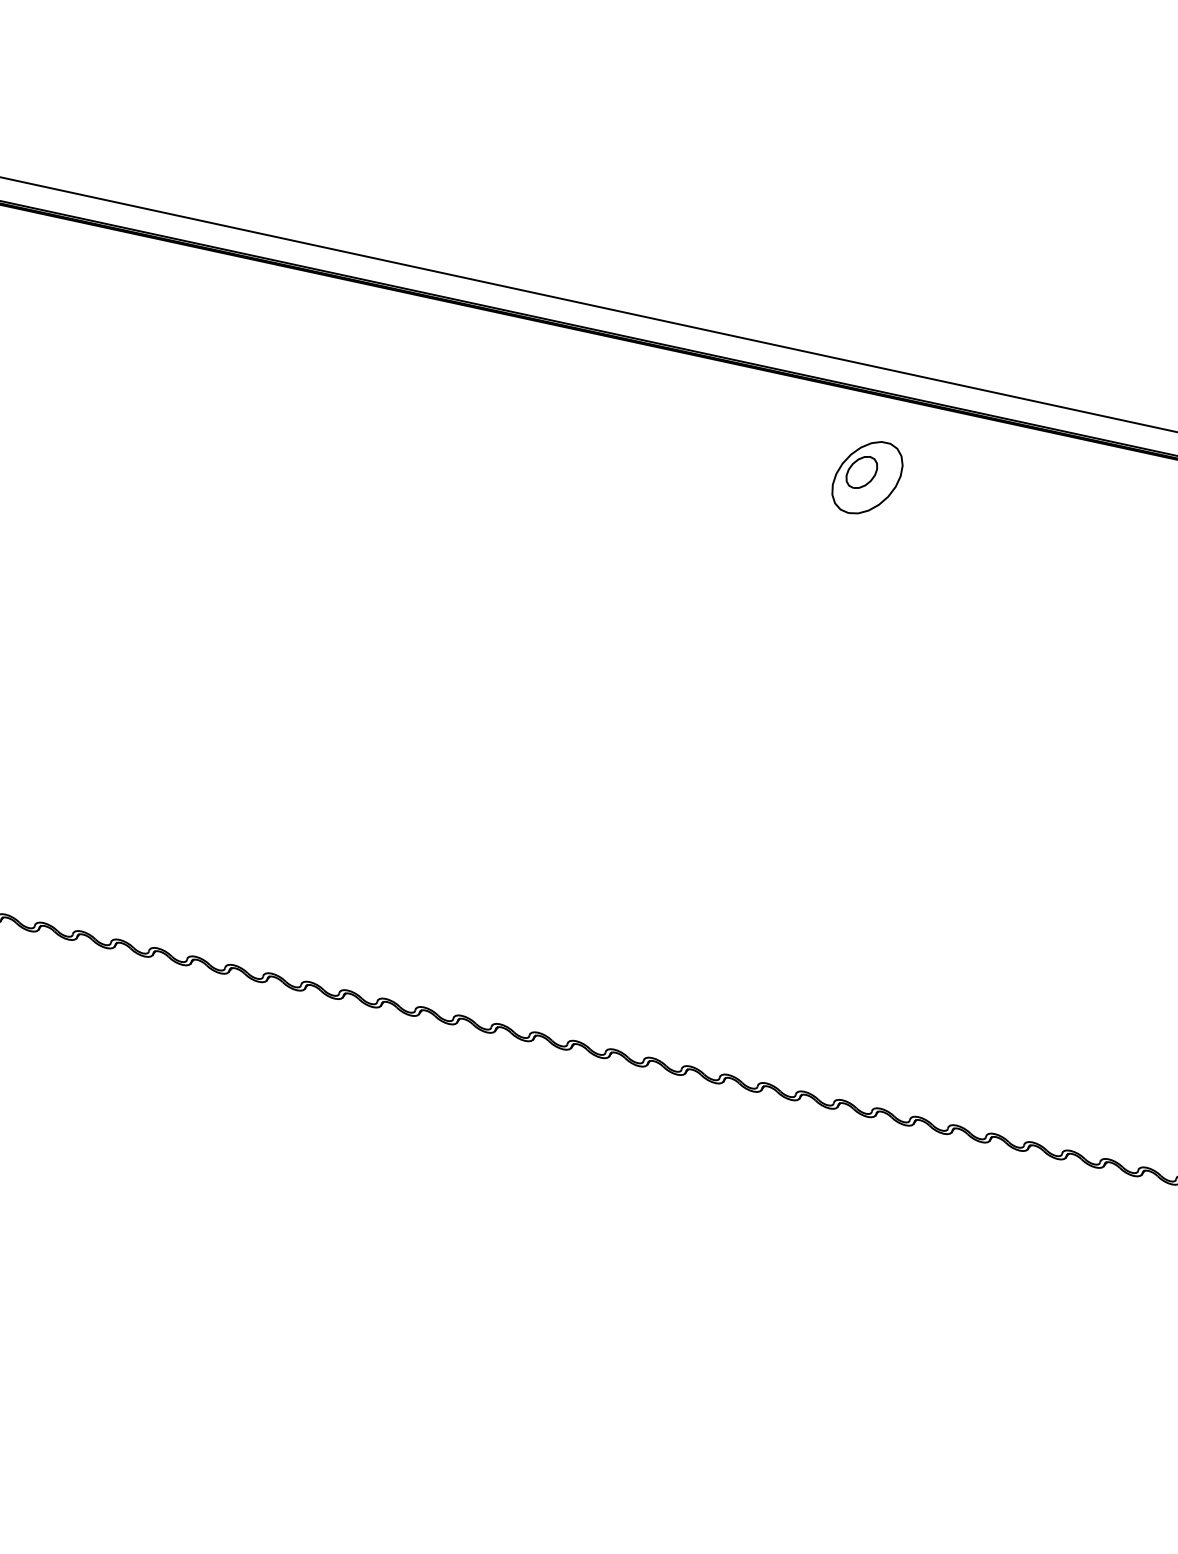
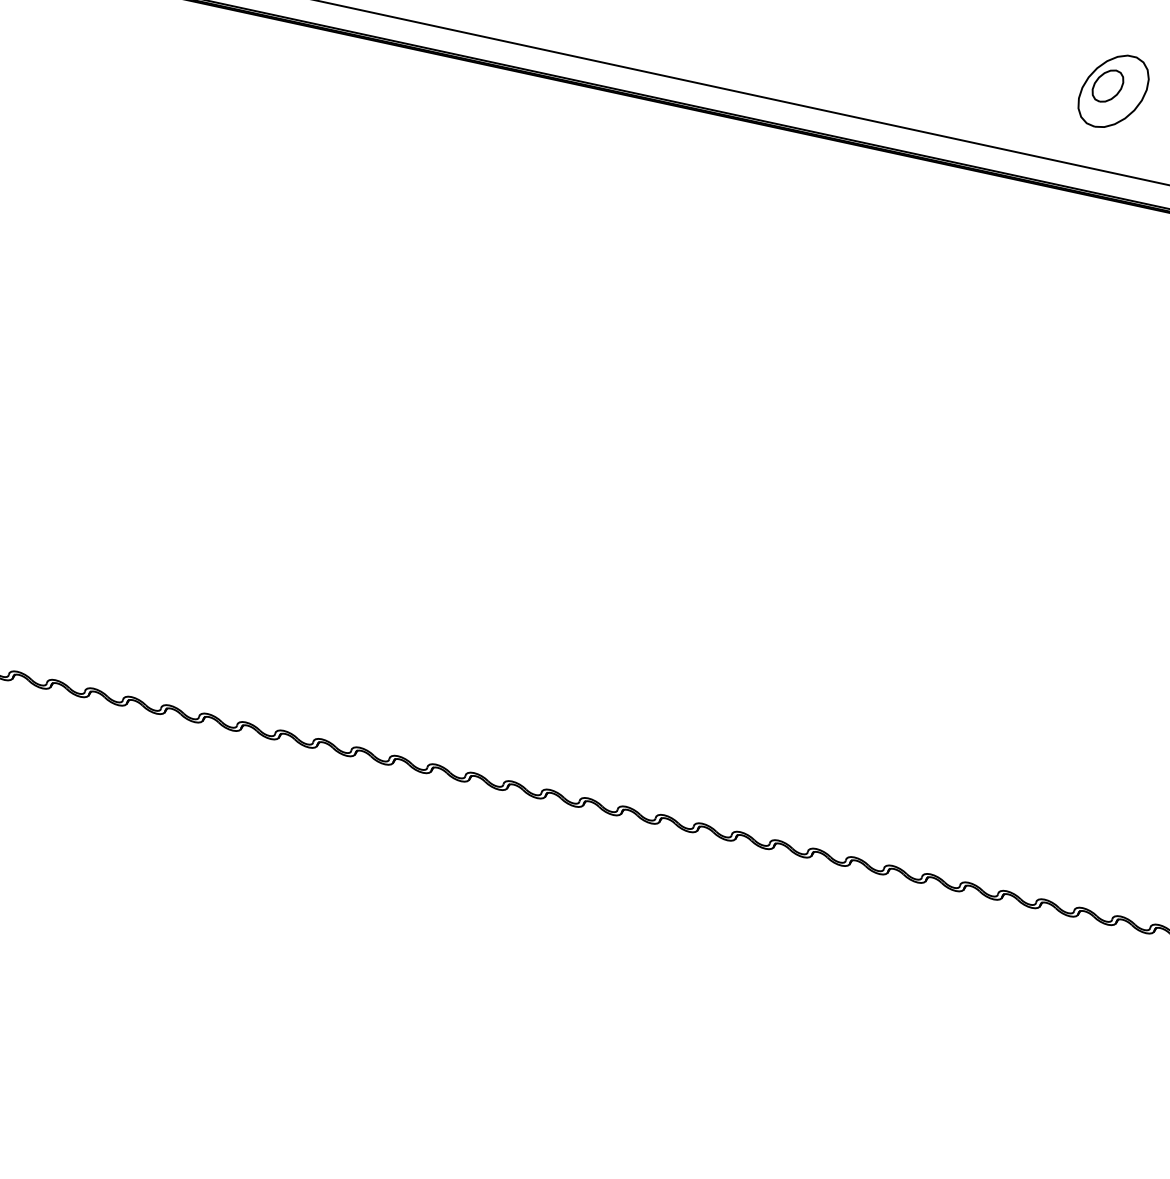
part: (867, 477) -> (1113, 91), moved

